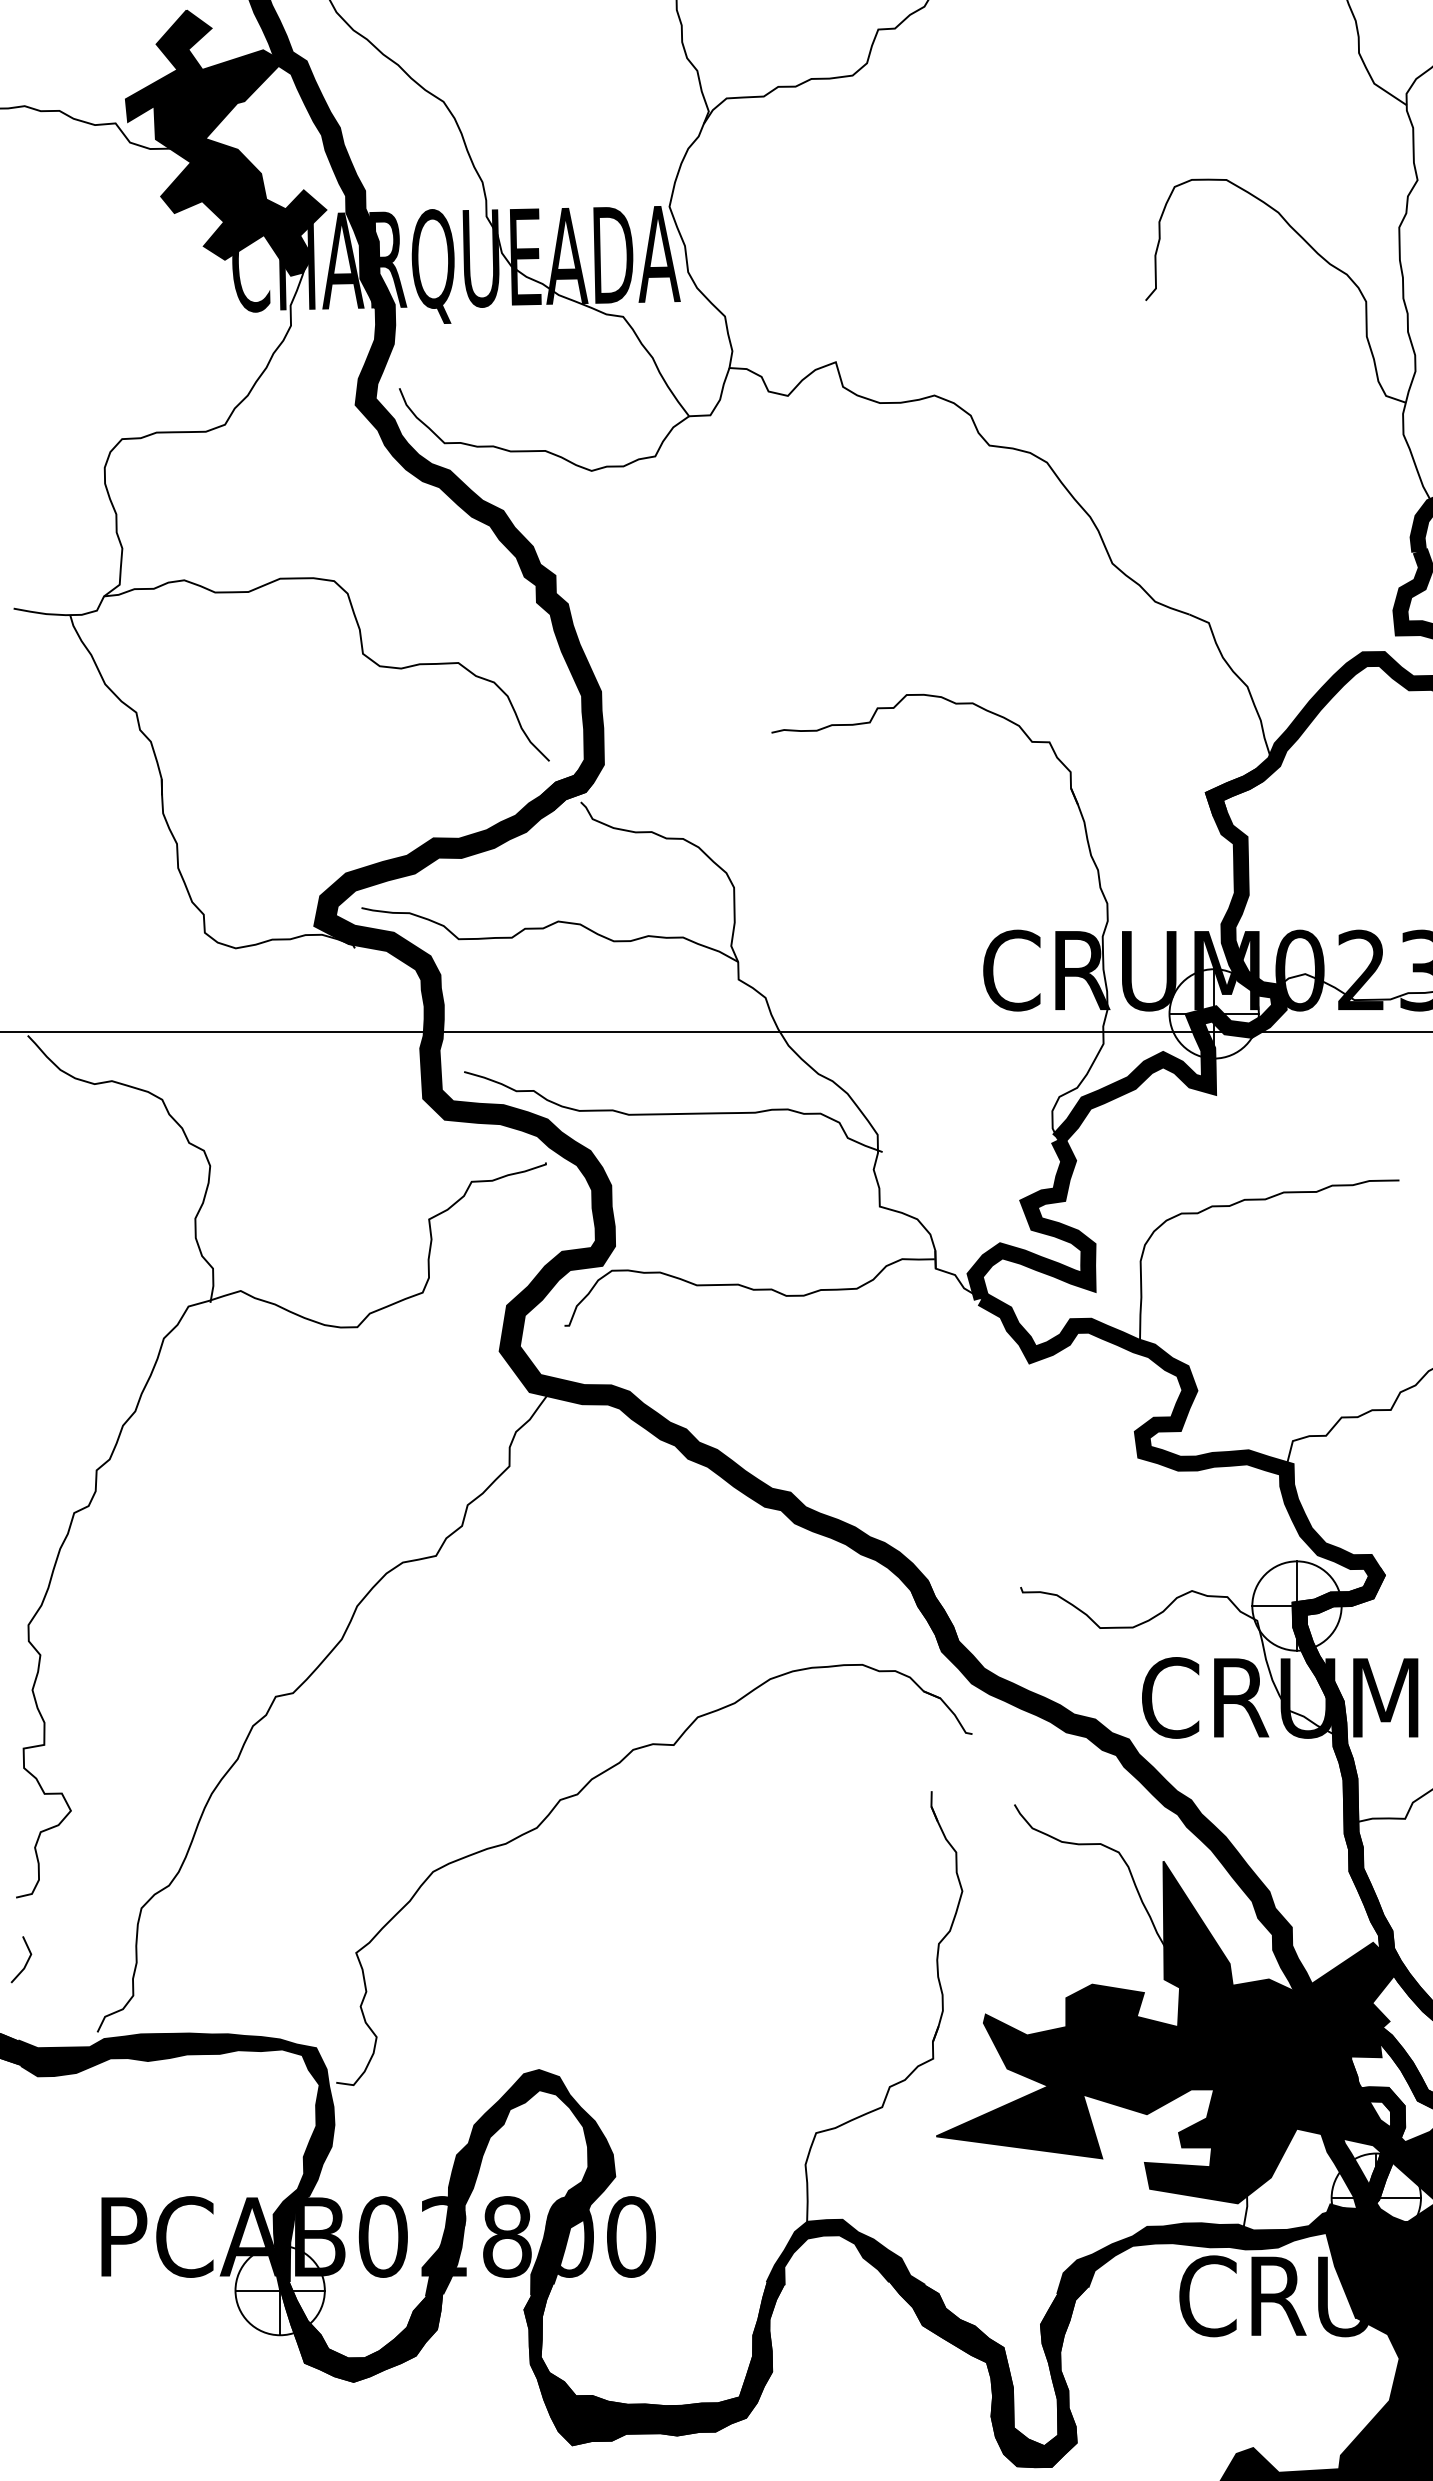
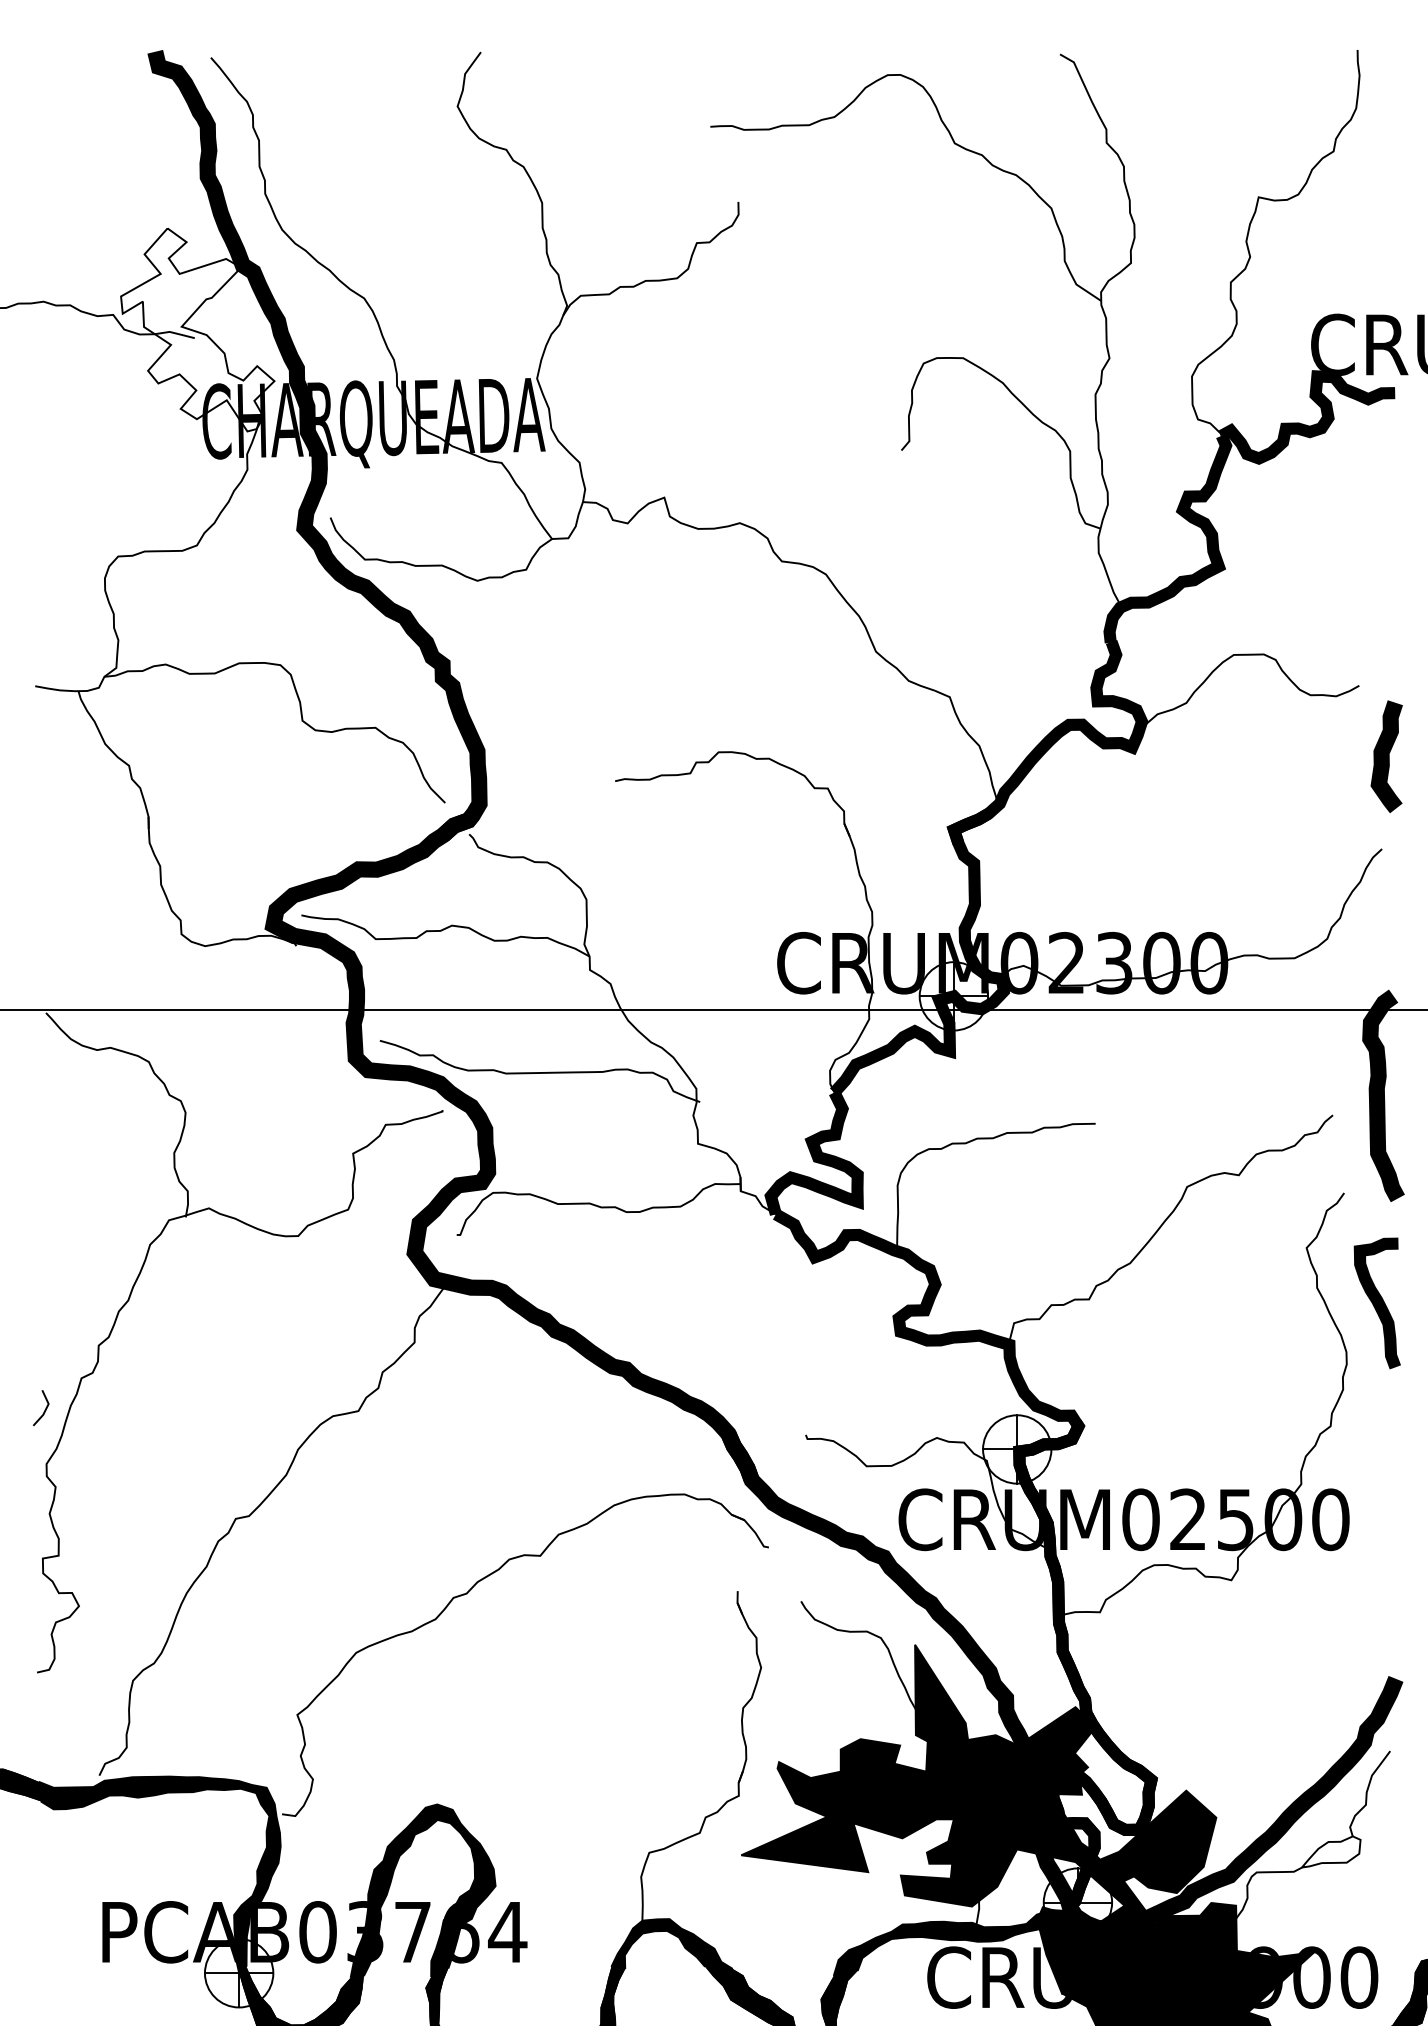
fill: (225, 142) -> (197, 329), removed
line: (25, 1961) -> (44, 1409), moved
text: (539, 2237) -> (437, 1932), PCAB02800 -> PCAB03764

